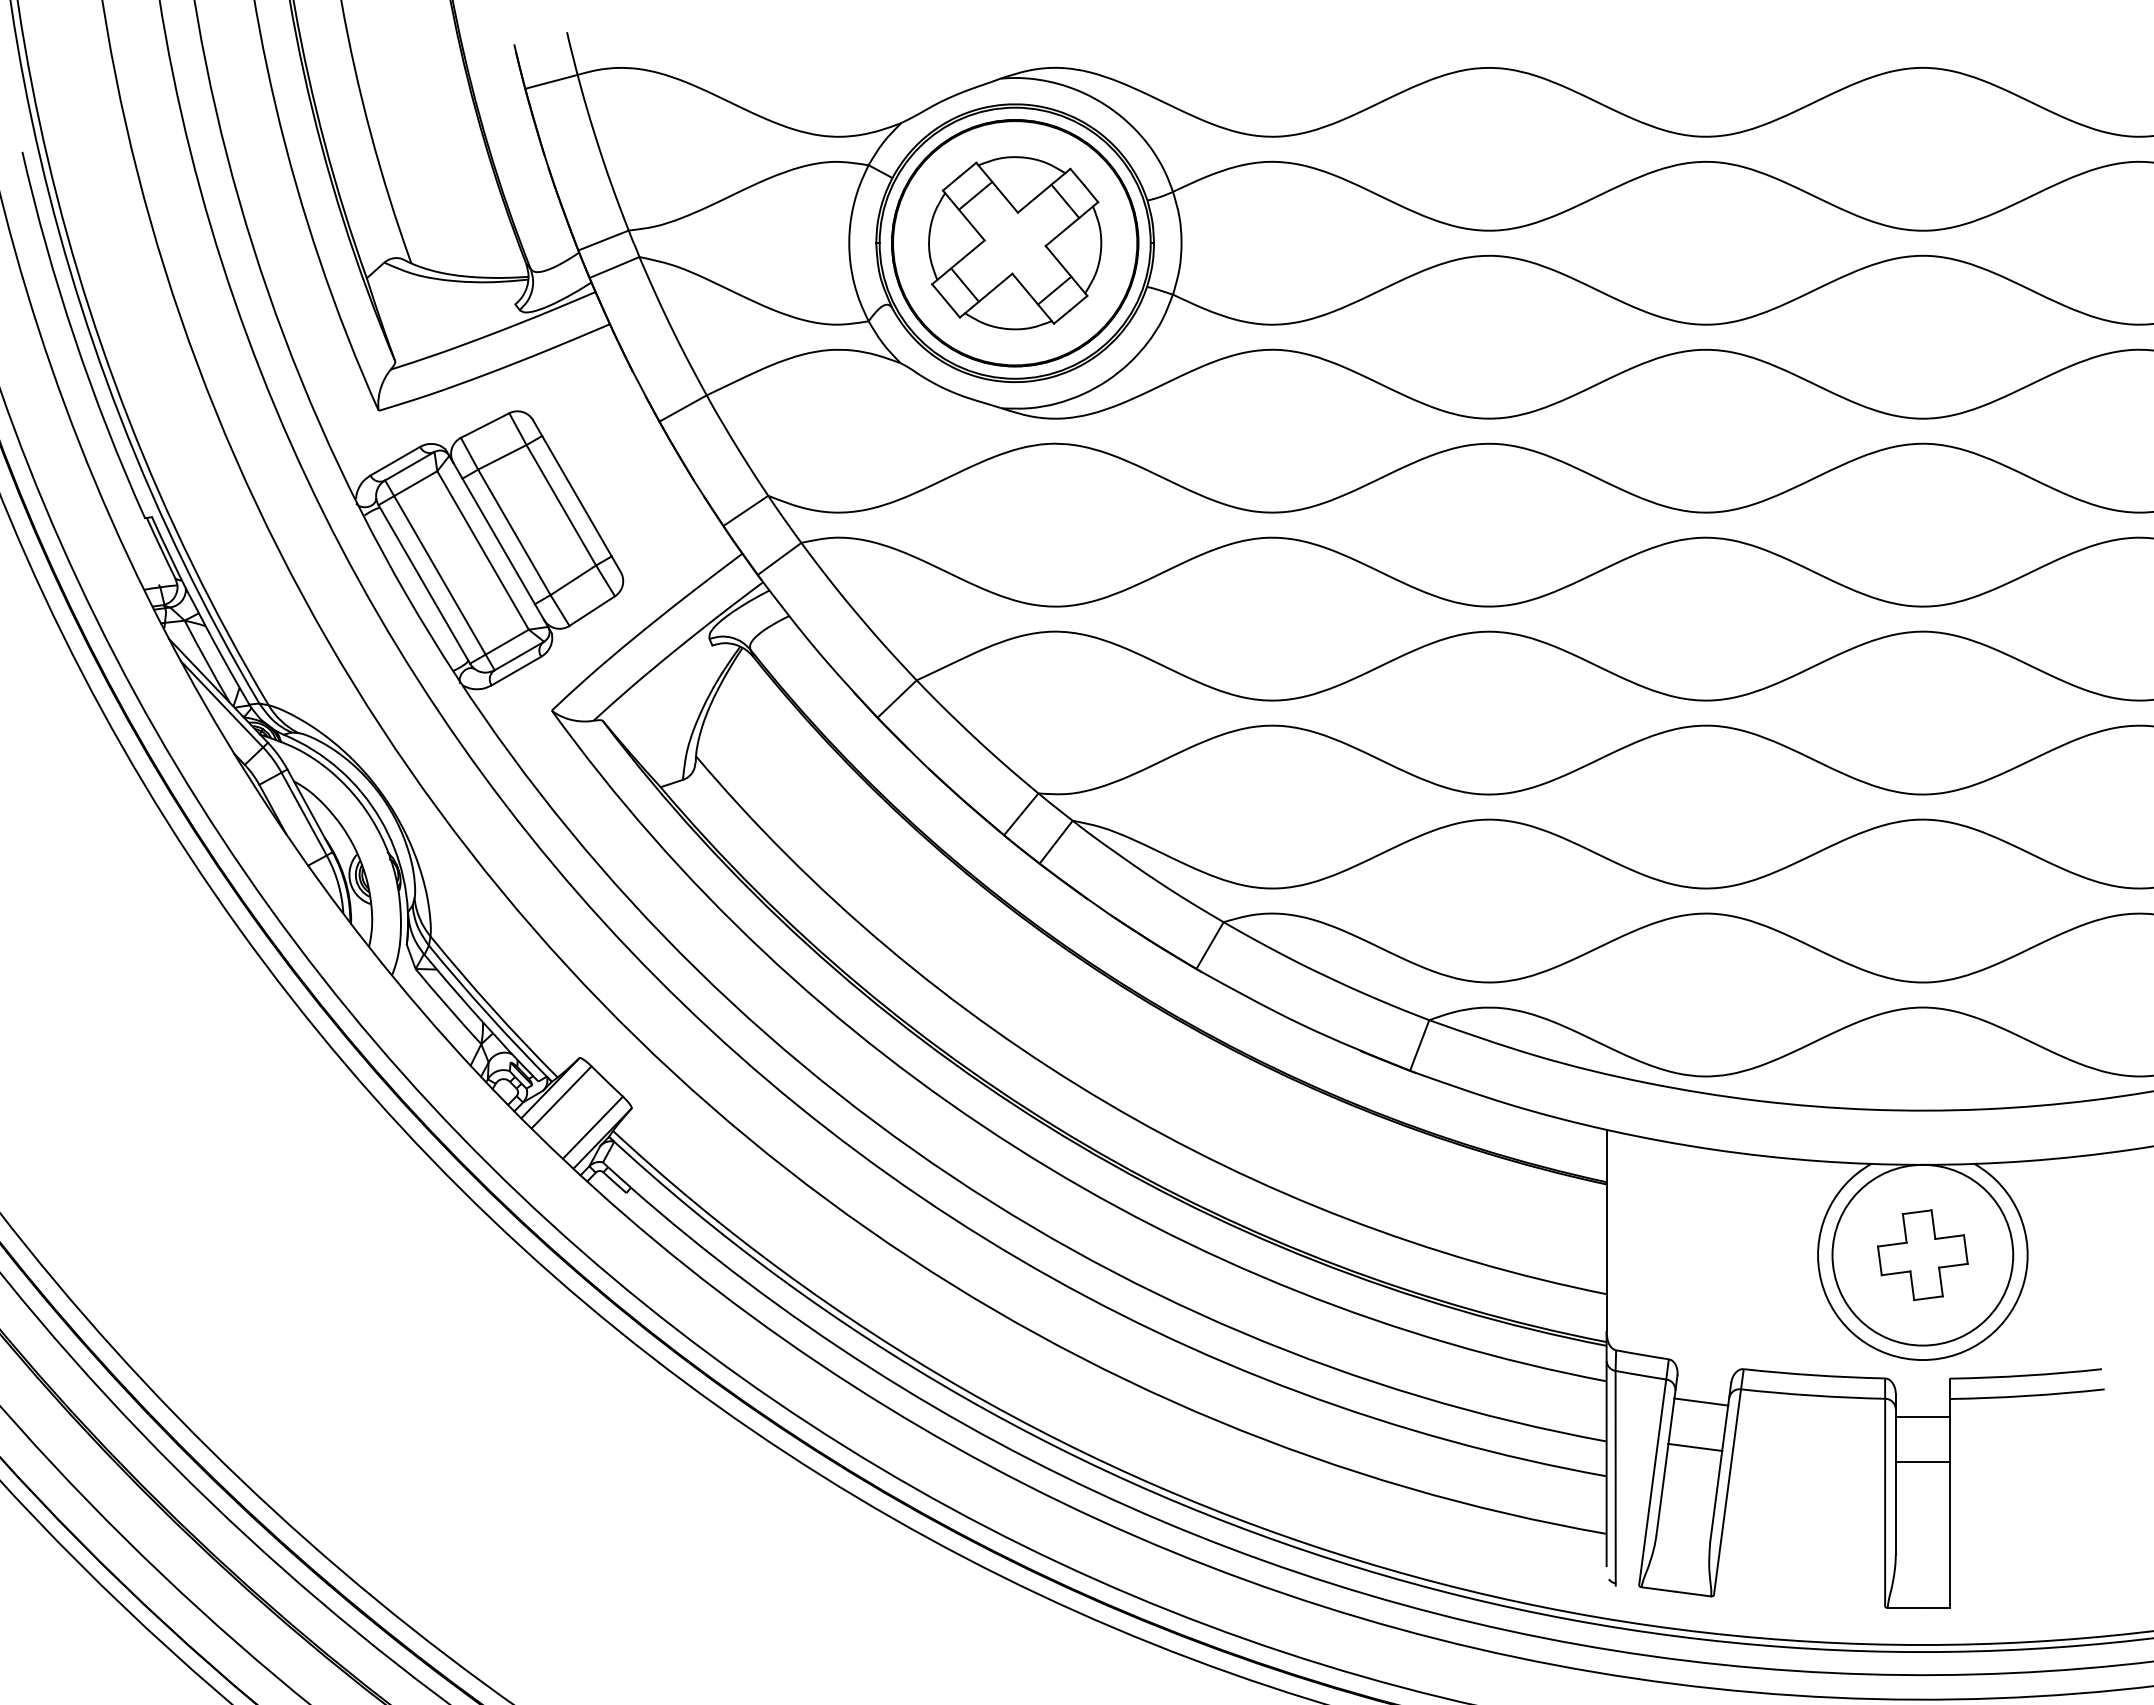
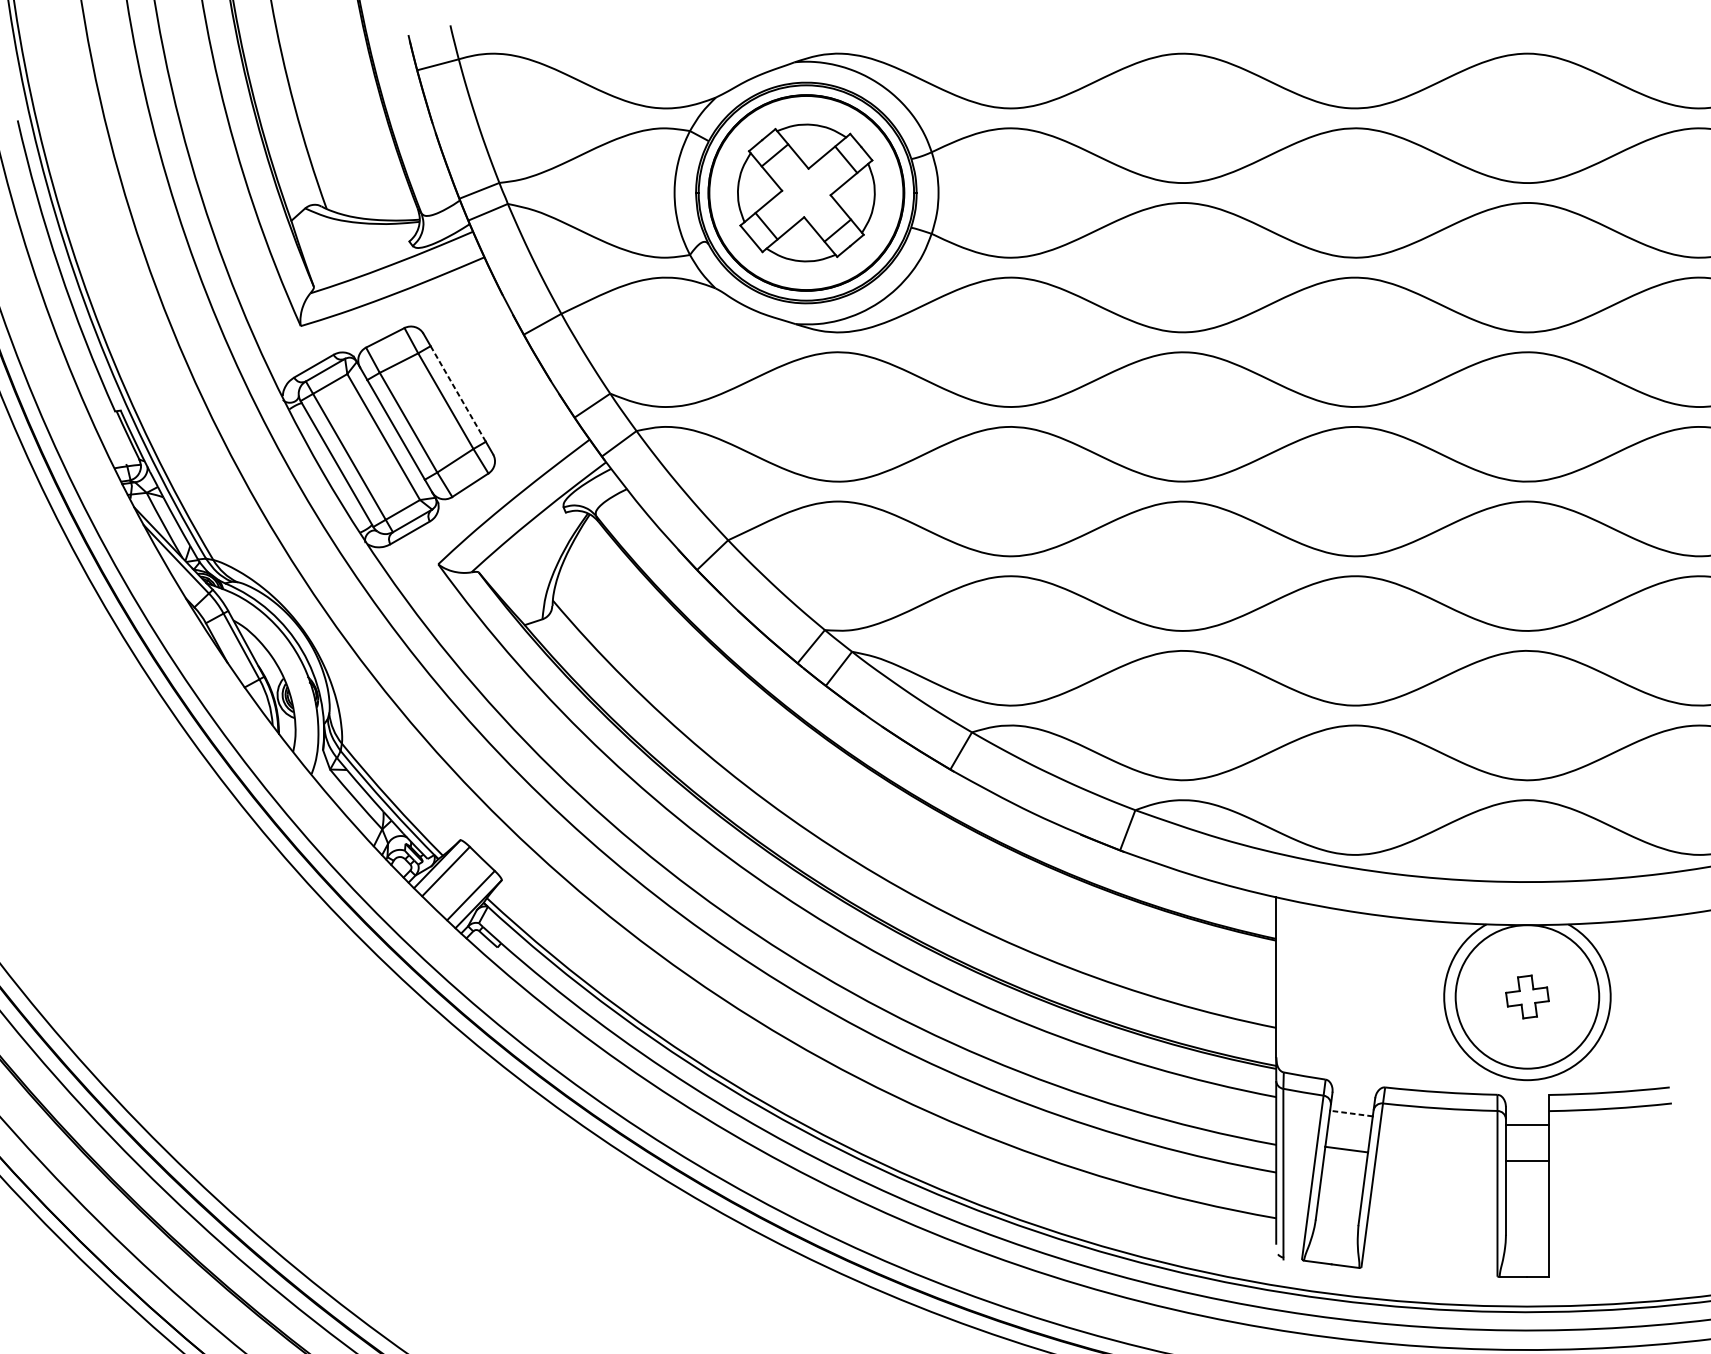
line: (576, 496) -> (457, 394), solid -> dashed
part: (1922, 1255) -> (1527, 997), size x0.6
line: (1700, 1401) -> (1350, 1113), solid -> dashed

